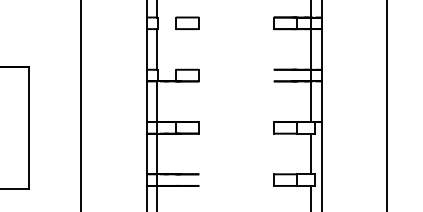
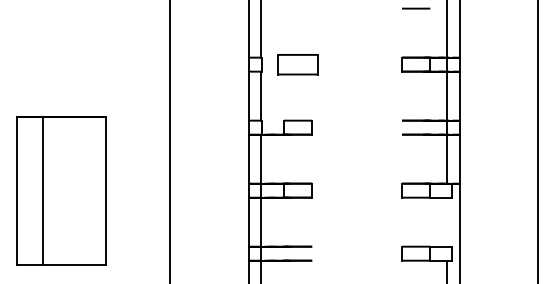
part: (187, 23) -> (297, 64), size x1.4
line: (310, 153) -> (446, 221), removed

